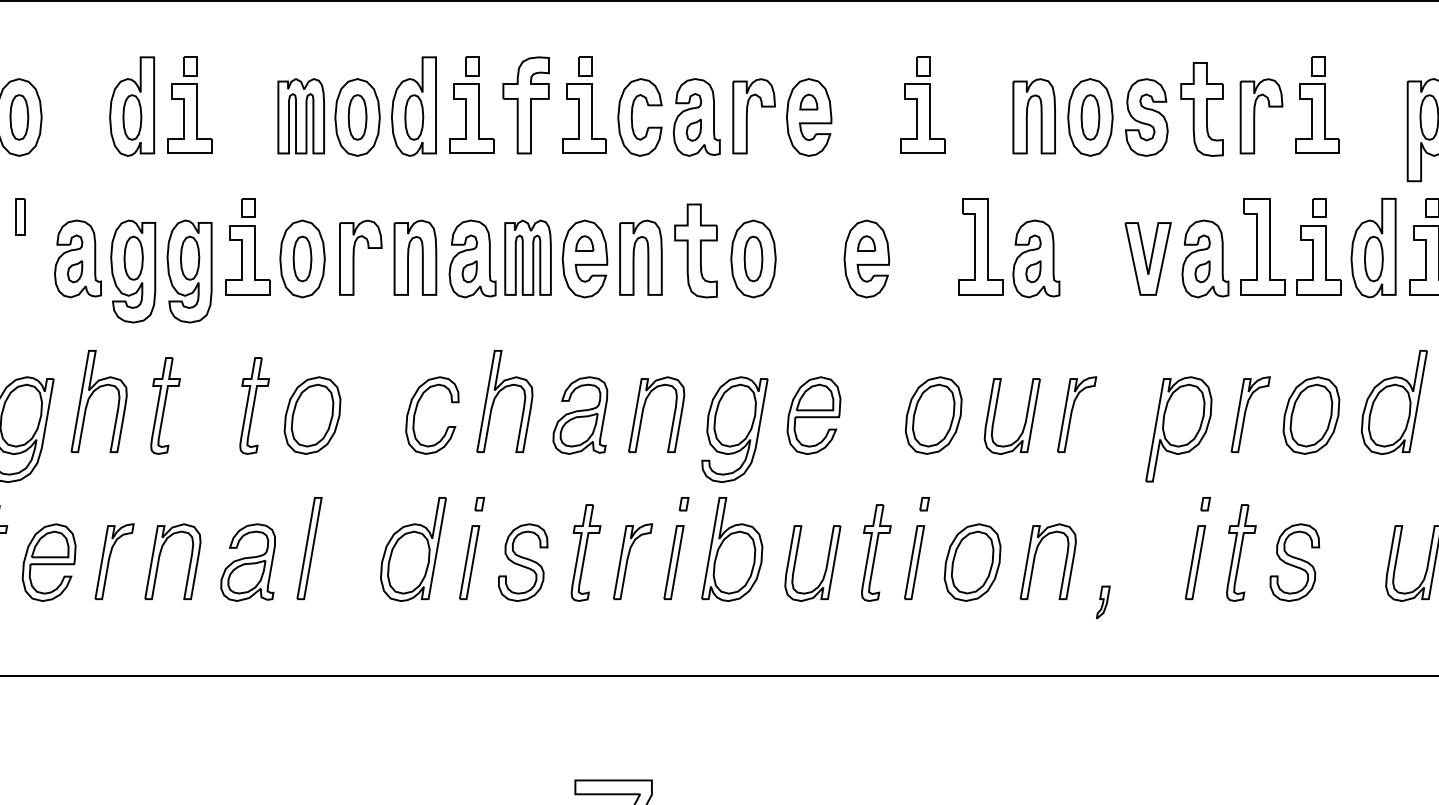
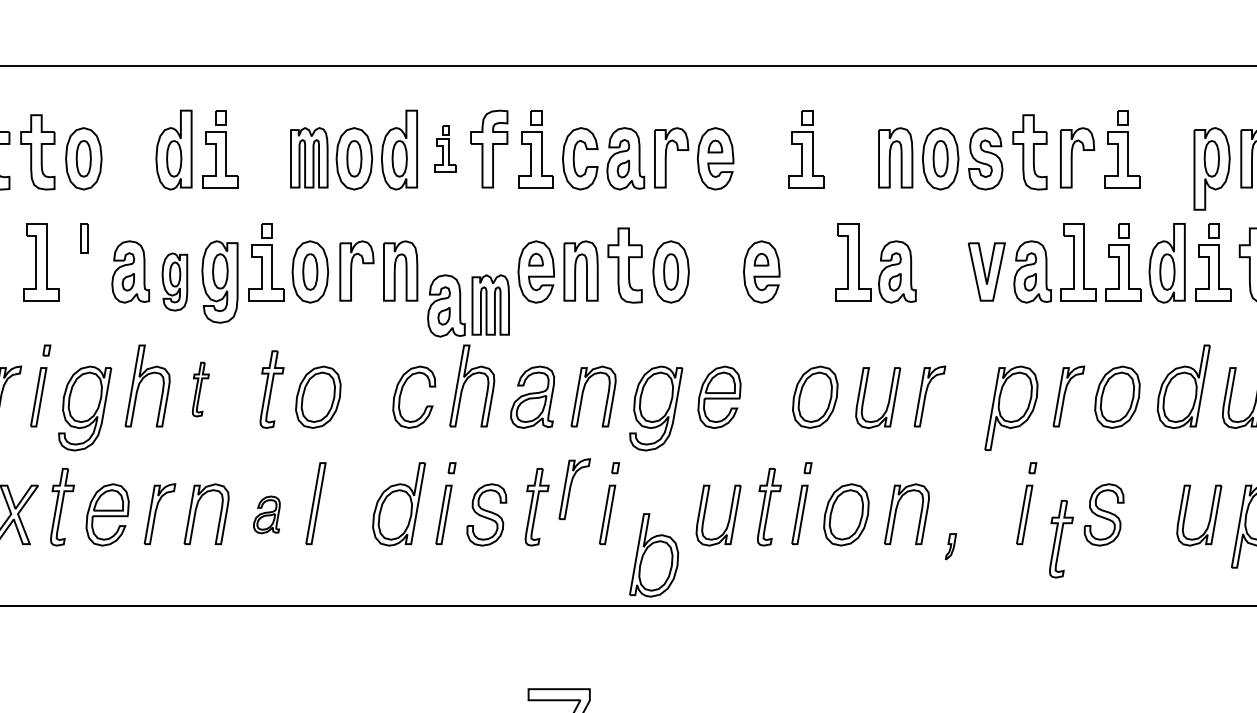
part: (471, 105) -> (445, 149), size x0.6
part: (500, 258) -> (468, 305), moved
part: (132, 270) -> (174, 281), size x0.7
part: (165, 405) -> (200, 389), size x0.7
part: (732, 549) -> (654, 555), moved
part: (1241, 553) -> (1061, 539), moved
part: (632, 560) -> (574, 488), moved
part: (247, 562) -> (266, 514), size x0.6

